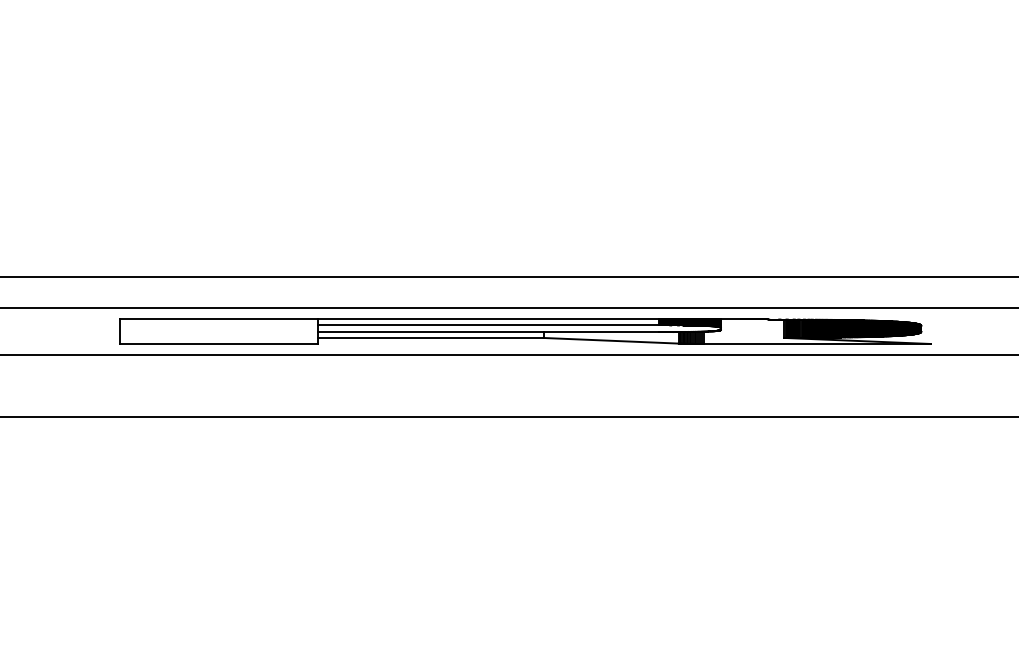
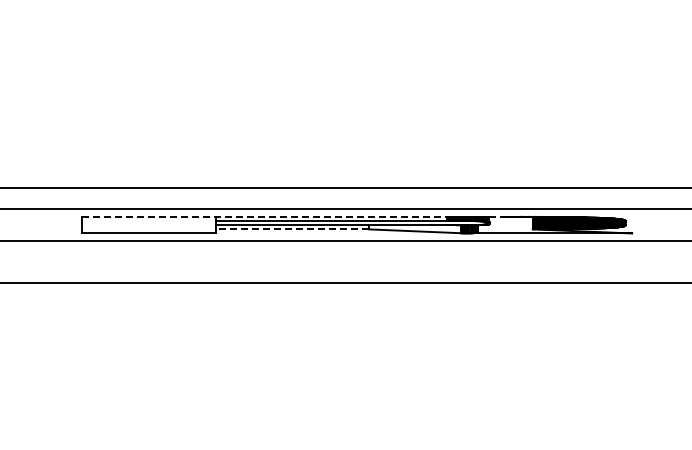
line: (430, 318) -> (292, 216), solid -> dashed
line: (430, 338) -> (292, 229), solid -> dashed

